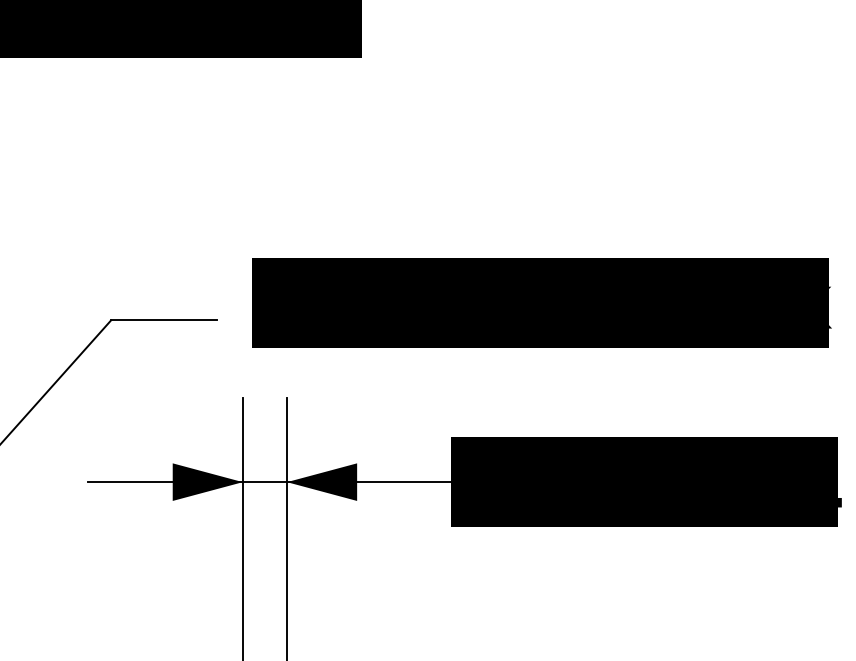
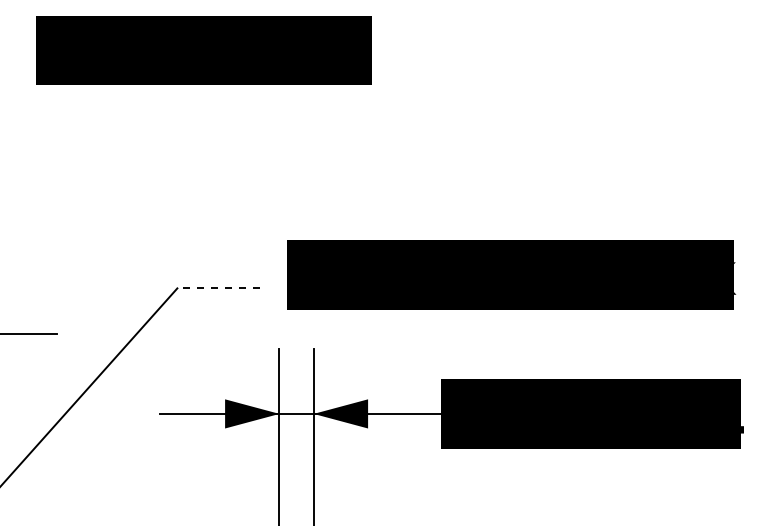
line: (162, 320) -> (217, 288), solid -> dashed

